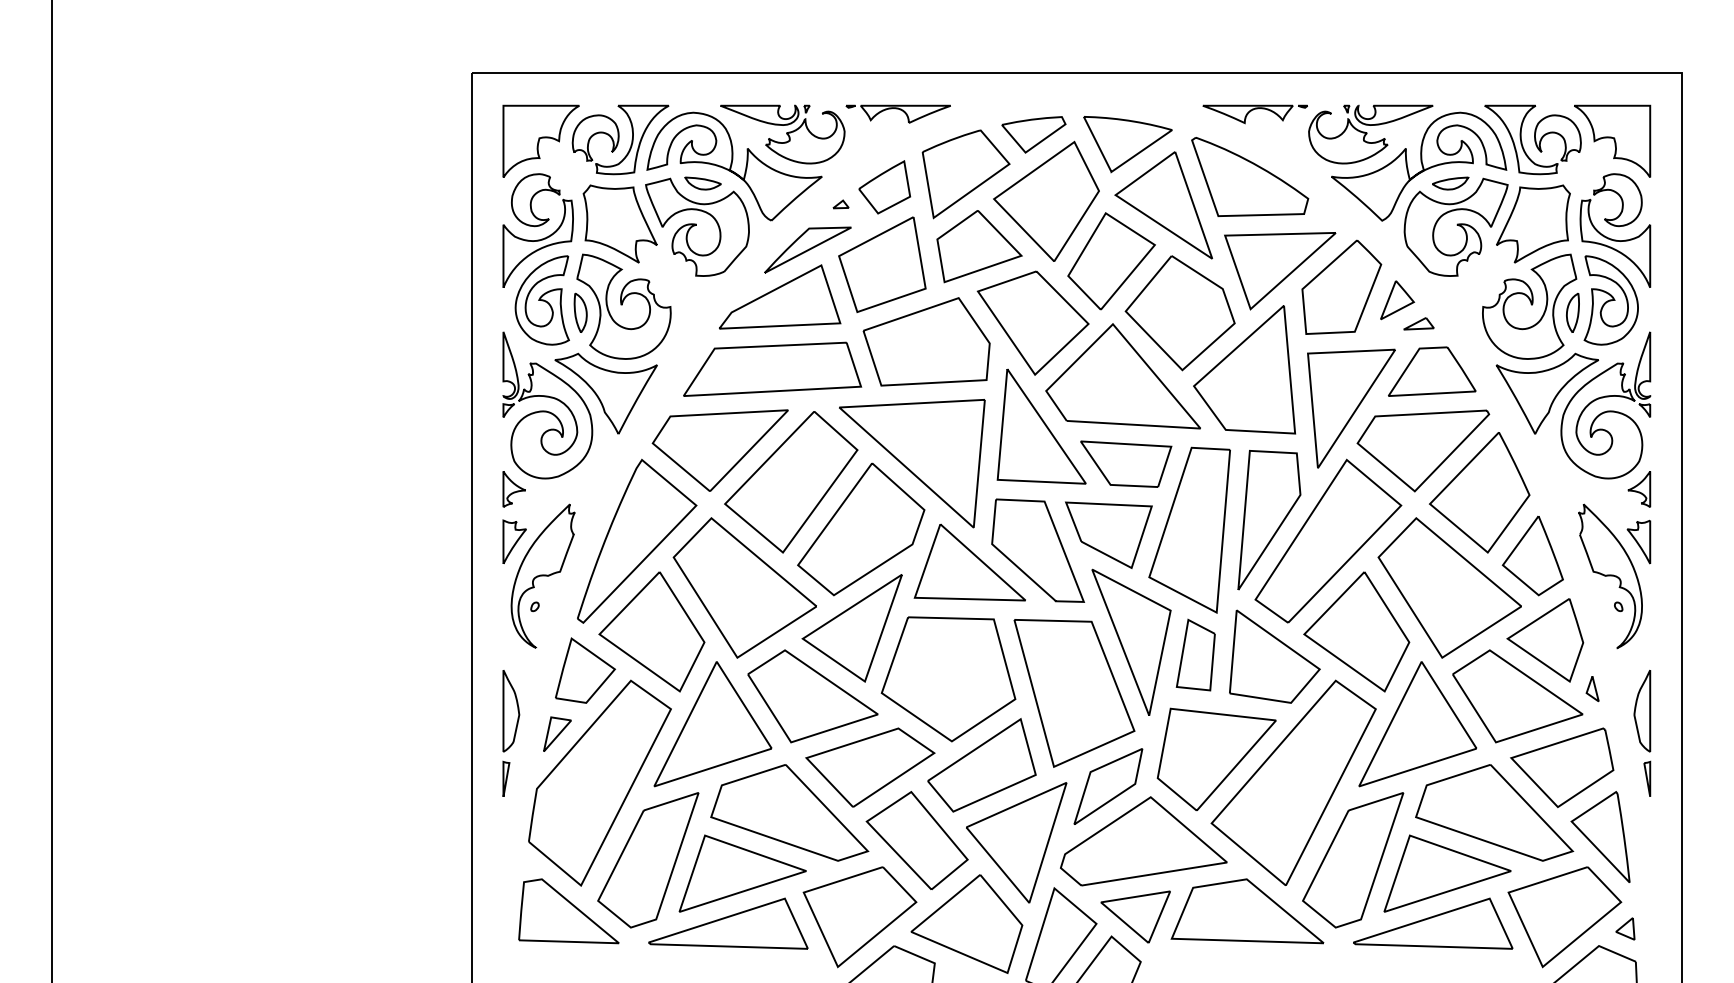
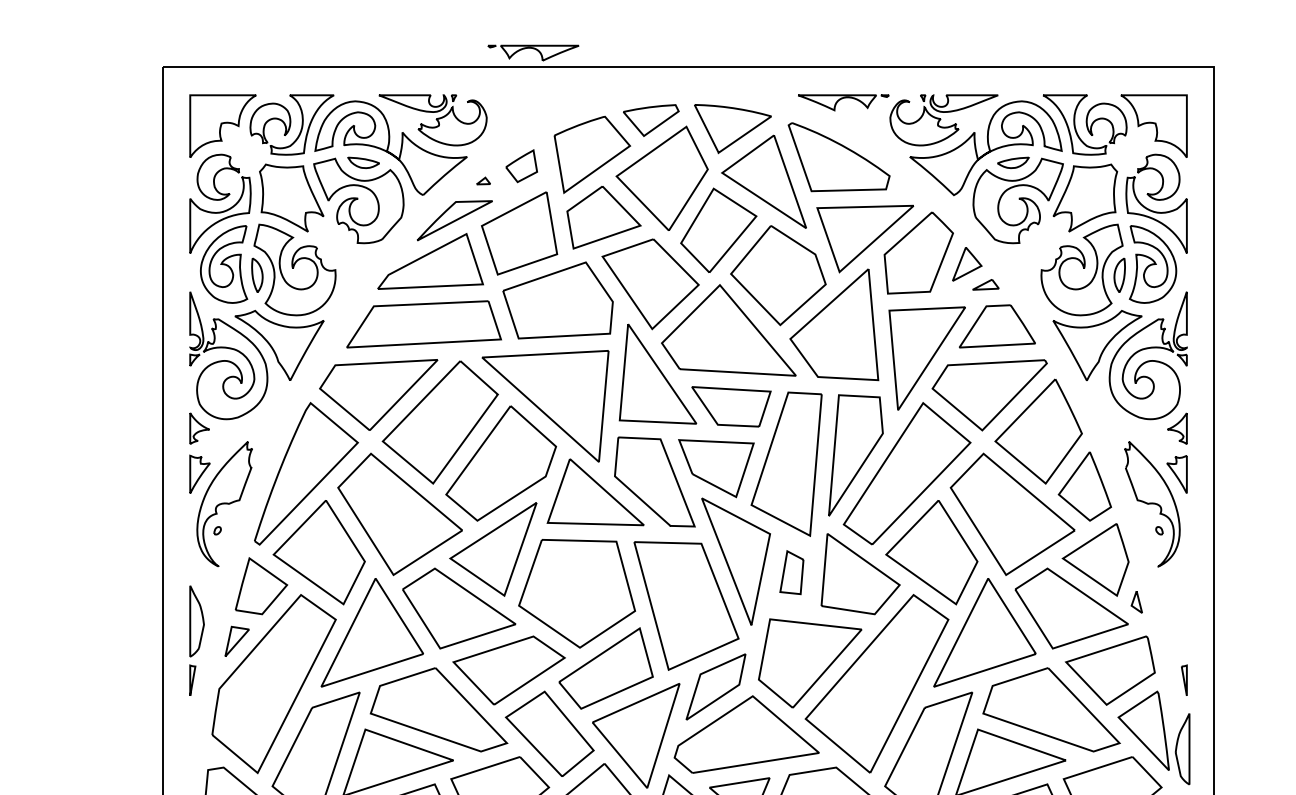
part: (897, 113) -> (532, 52), moved
part: (884, 187) -> (521, 166), size x0.7
part: (1195, 654) -> (791, 572), size x0.7
part: (1642, 710) -> (1182, 748), moved

